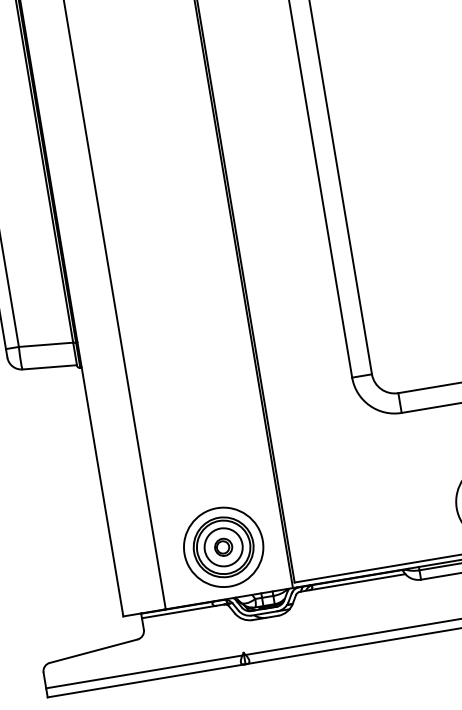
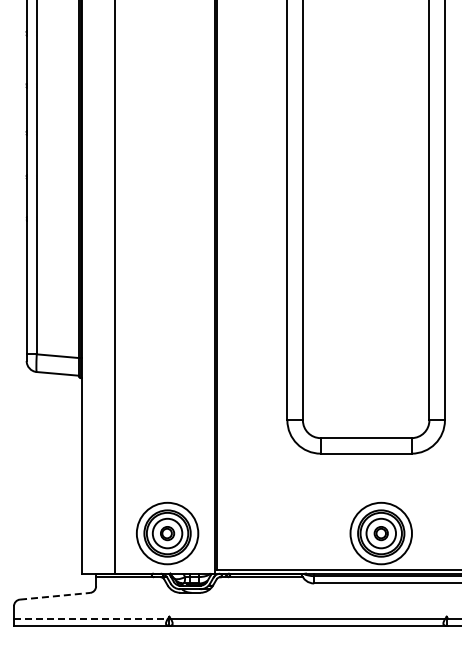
line: (94, 651) -> (55, 596), solid -> dashed
line: (144, 671) -> (91, 618), solid -> dashed

